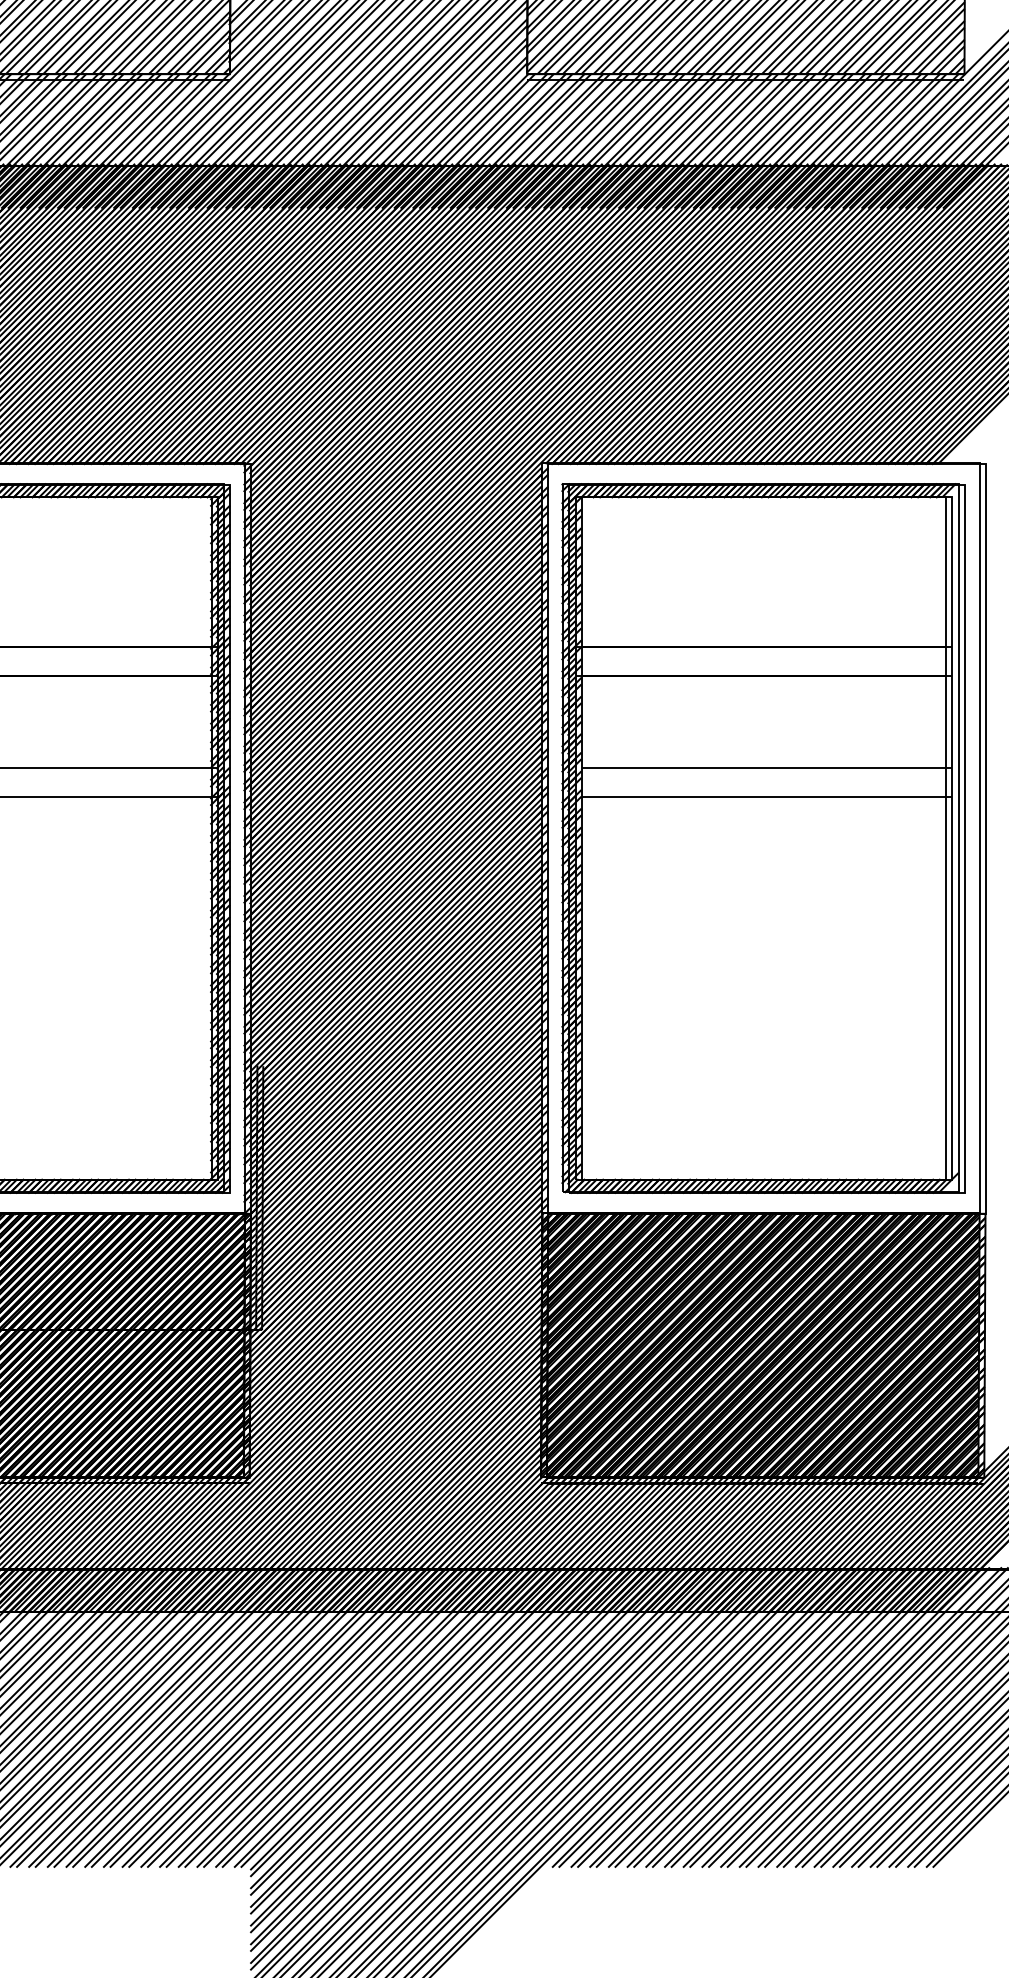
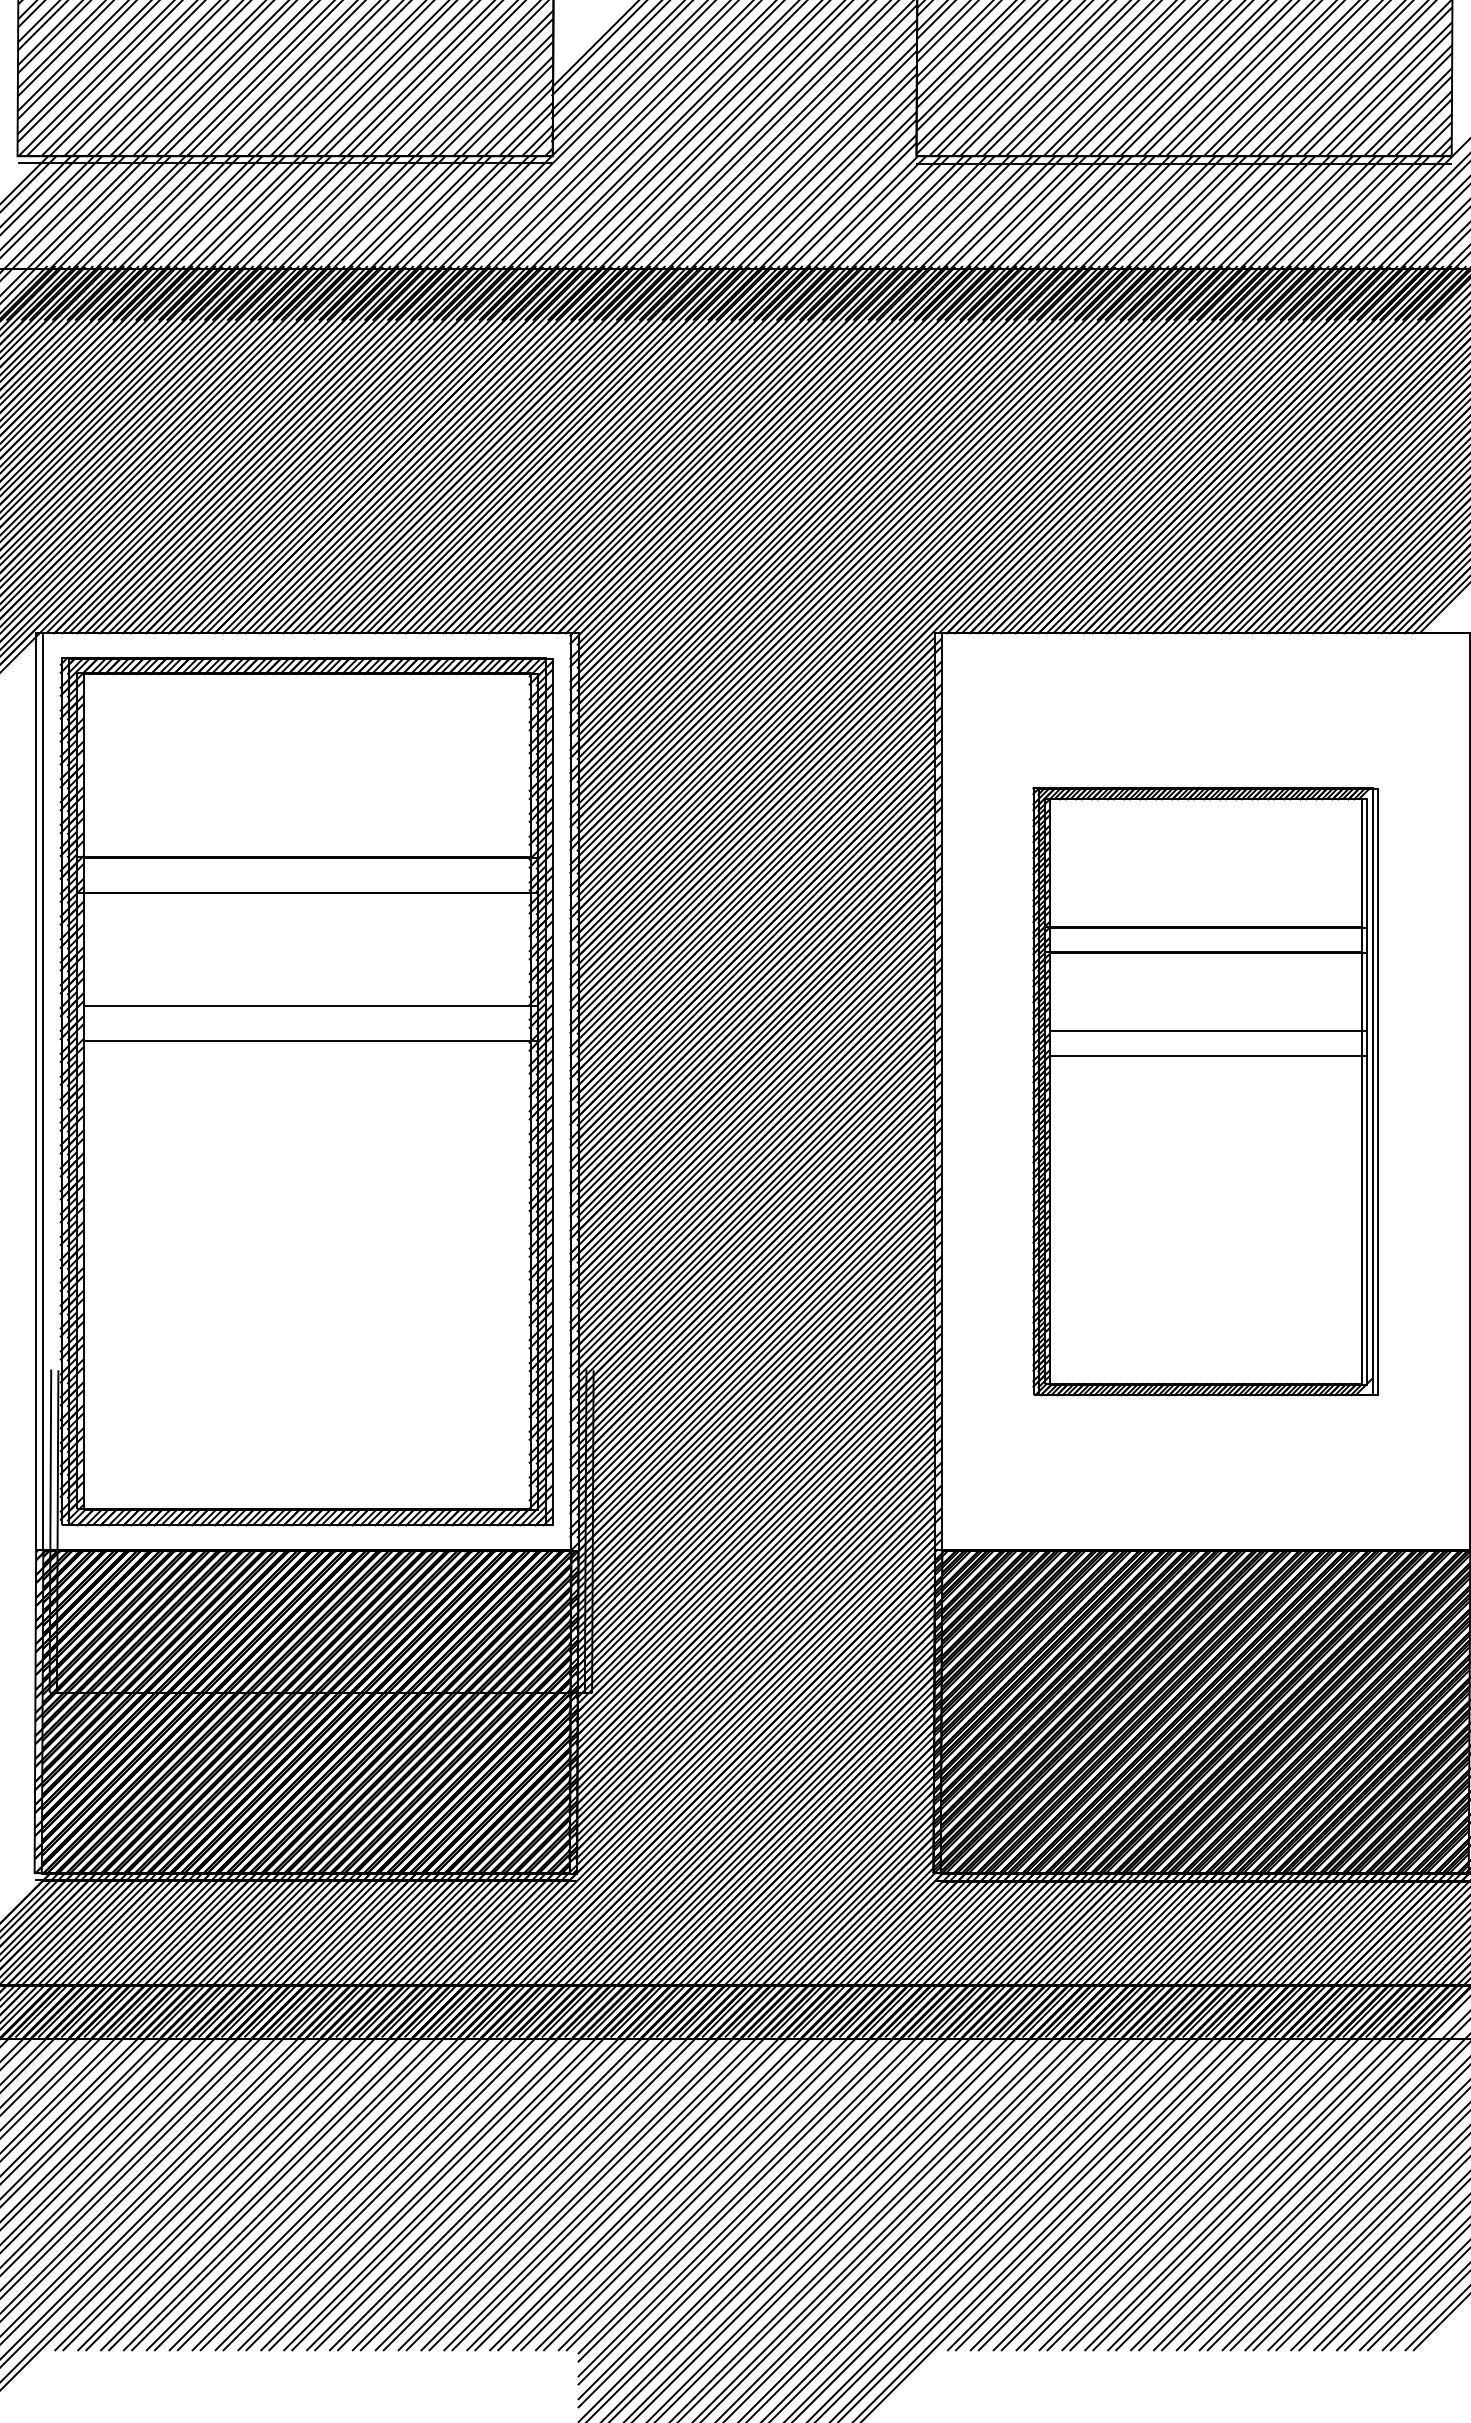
part: (763, 838) -> (1205, 1091), size x0.7

